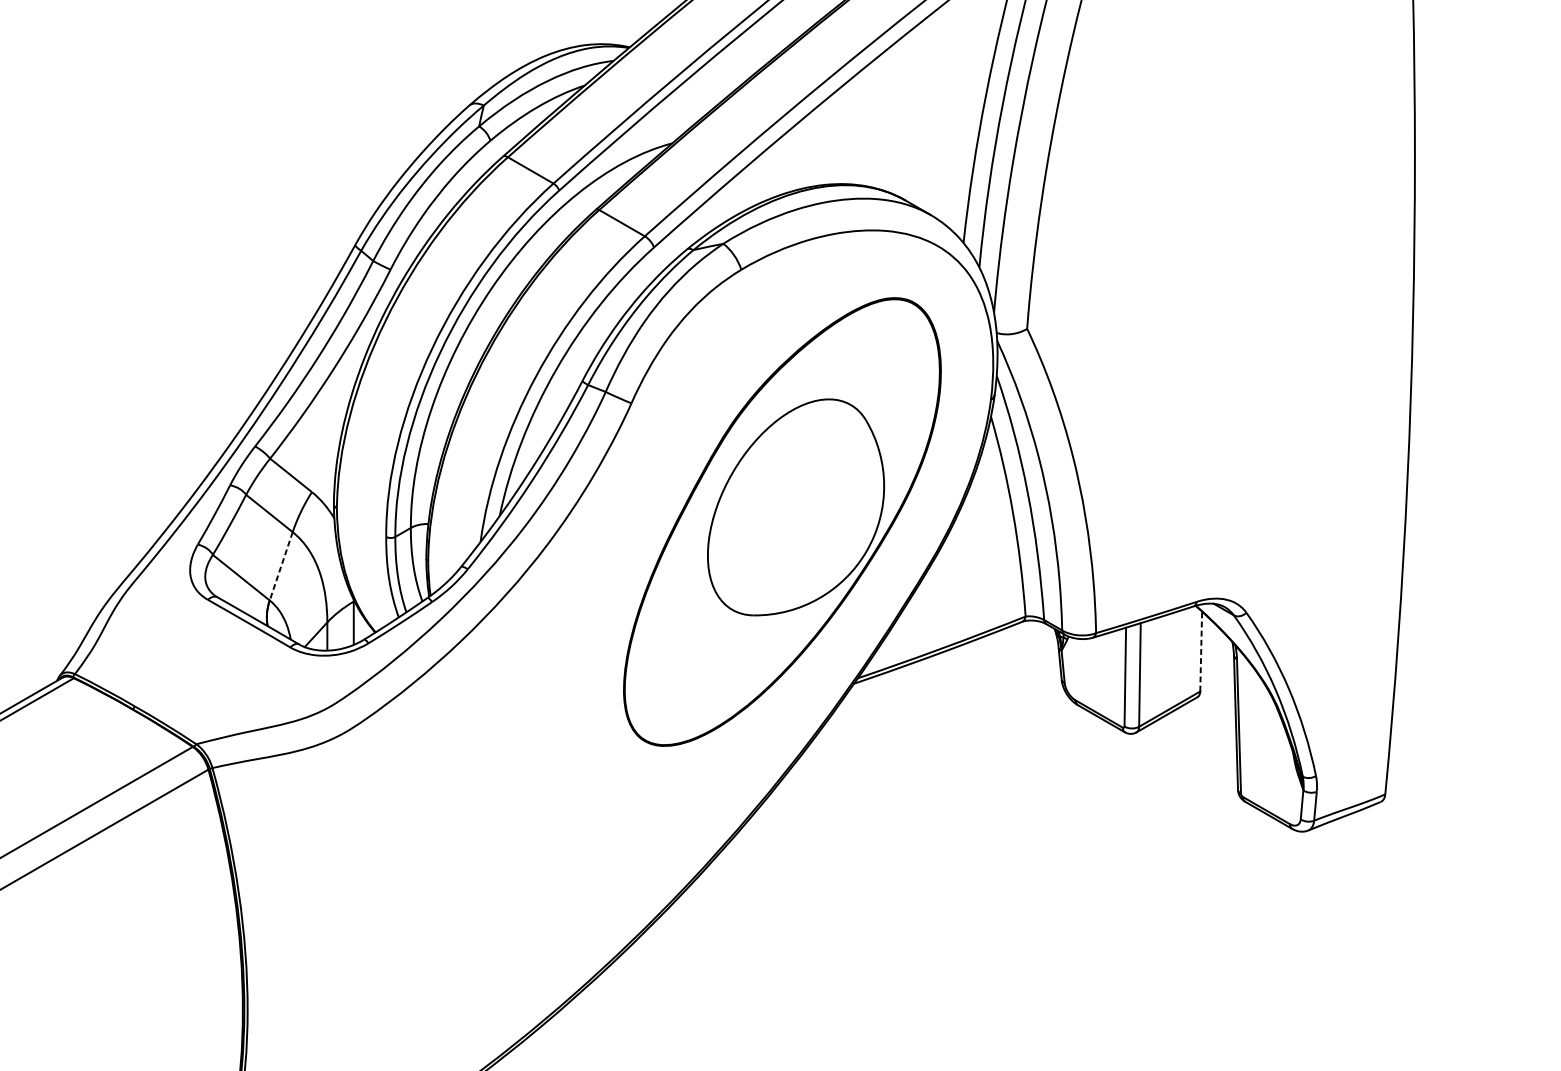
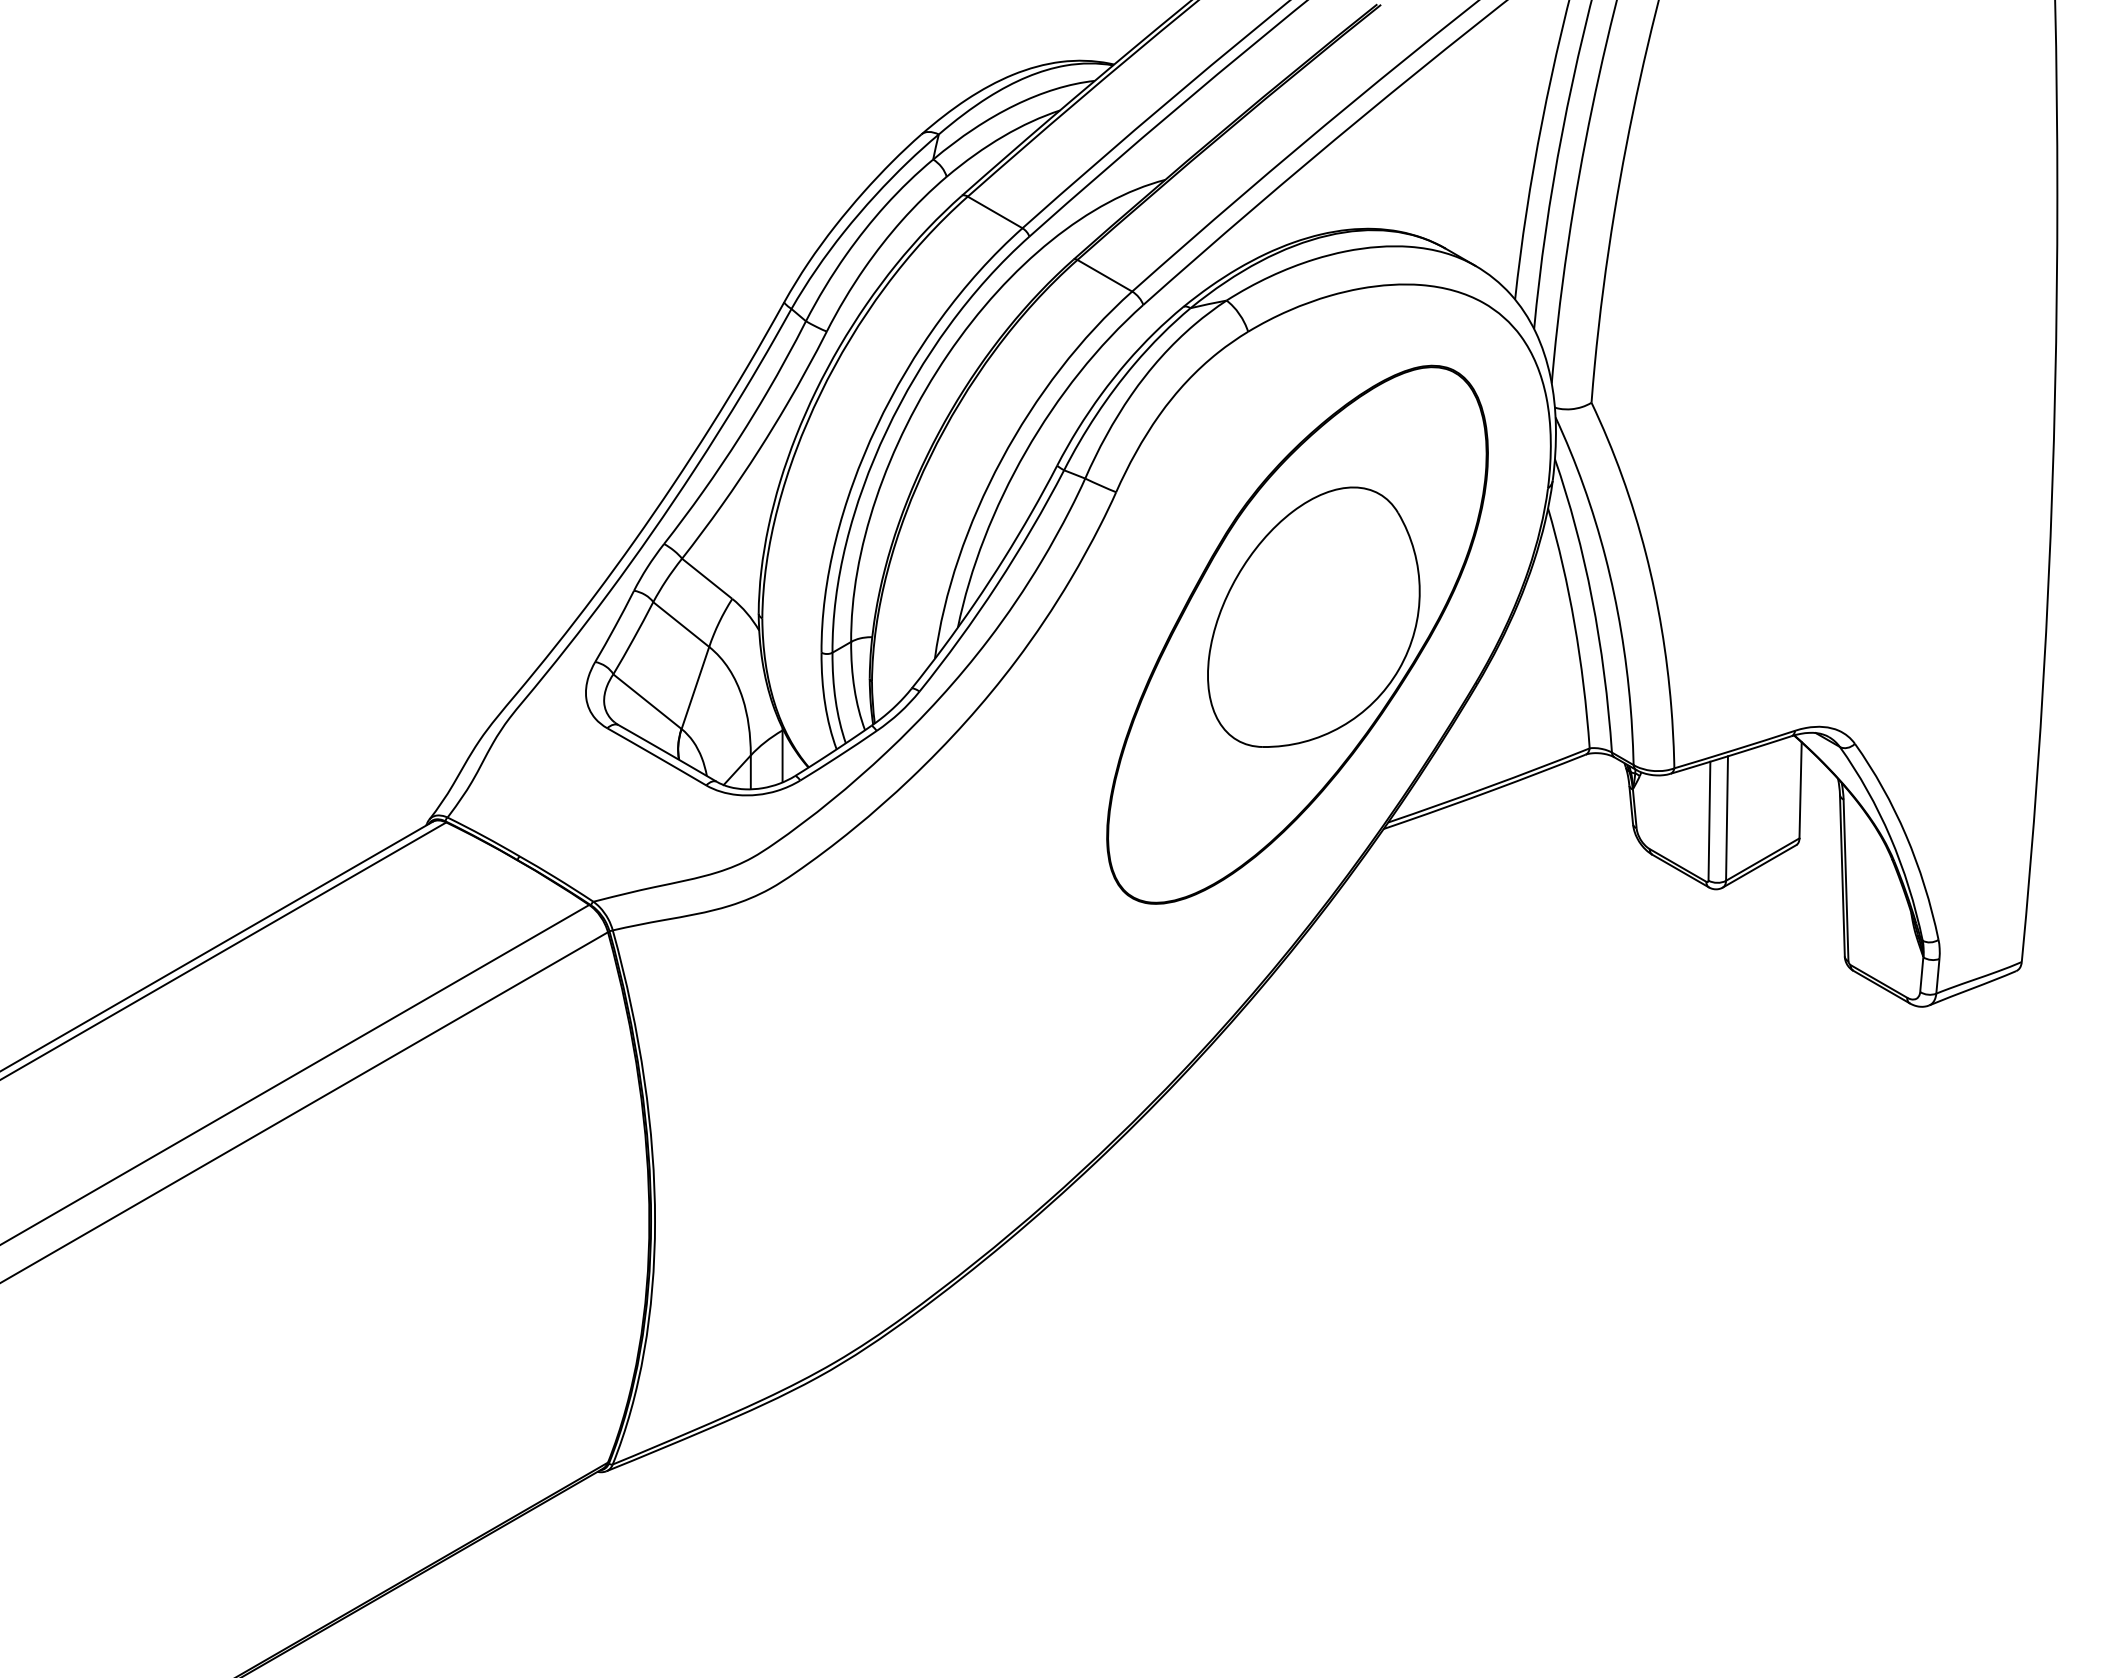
line: (281, 566) -> (695, 688), dashed -> solid
line: (1201, 650) -> (1800, 789), dashed -> solid

